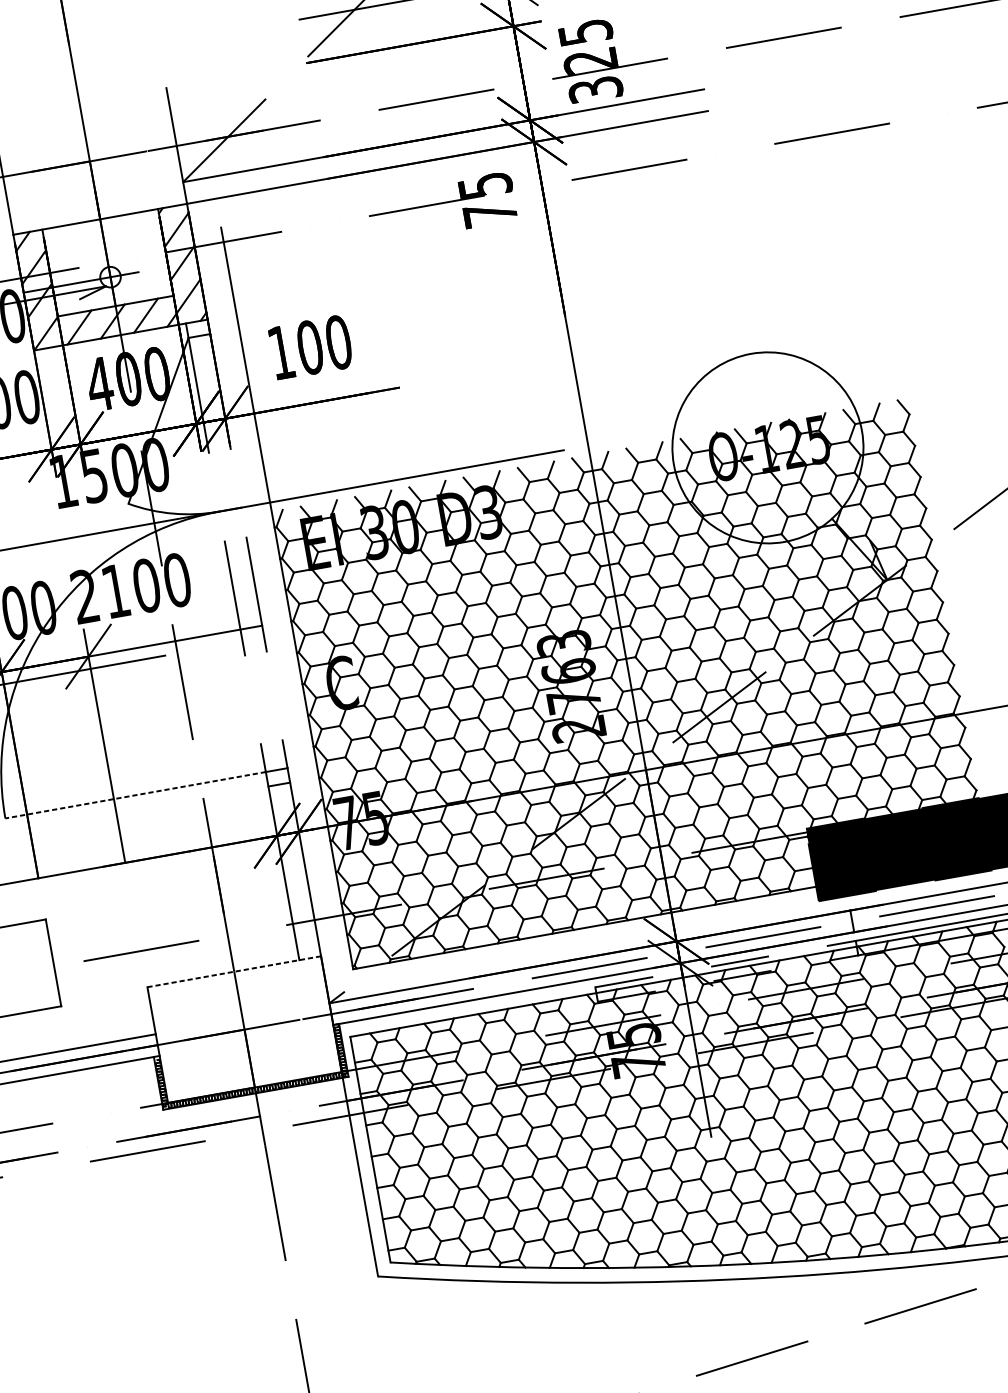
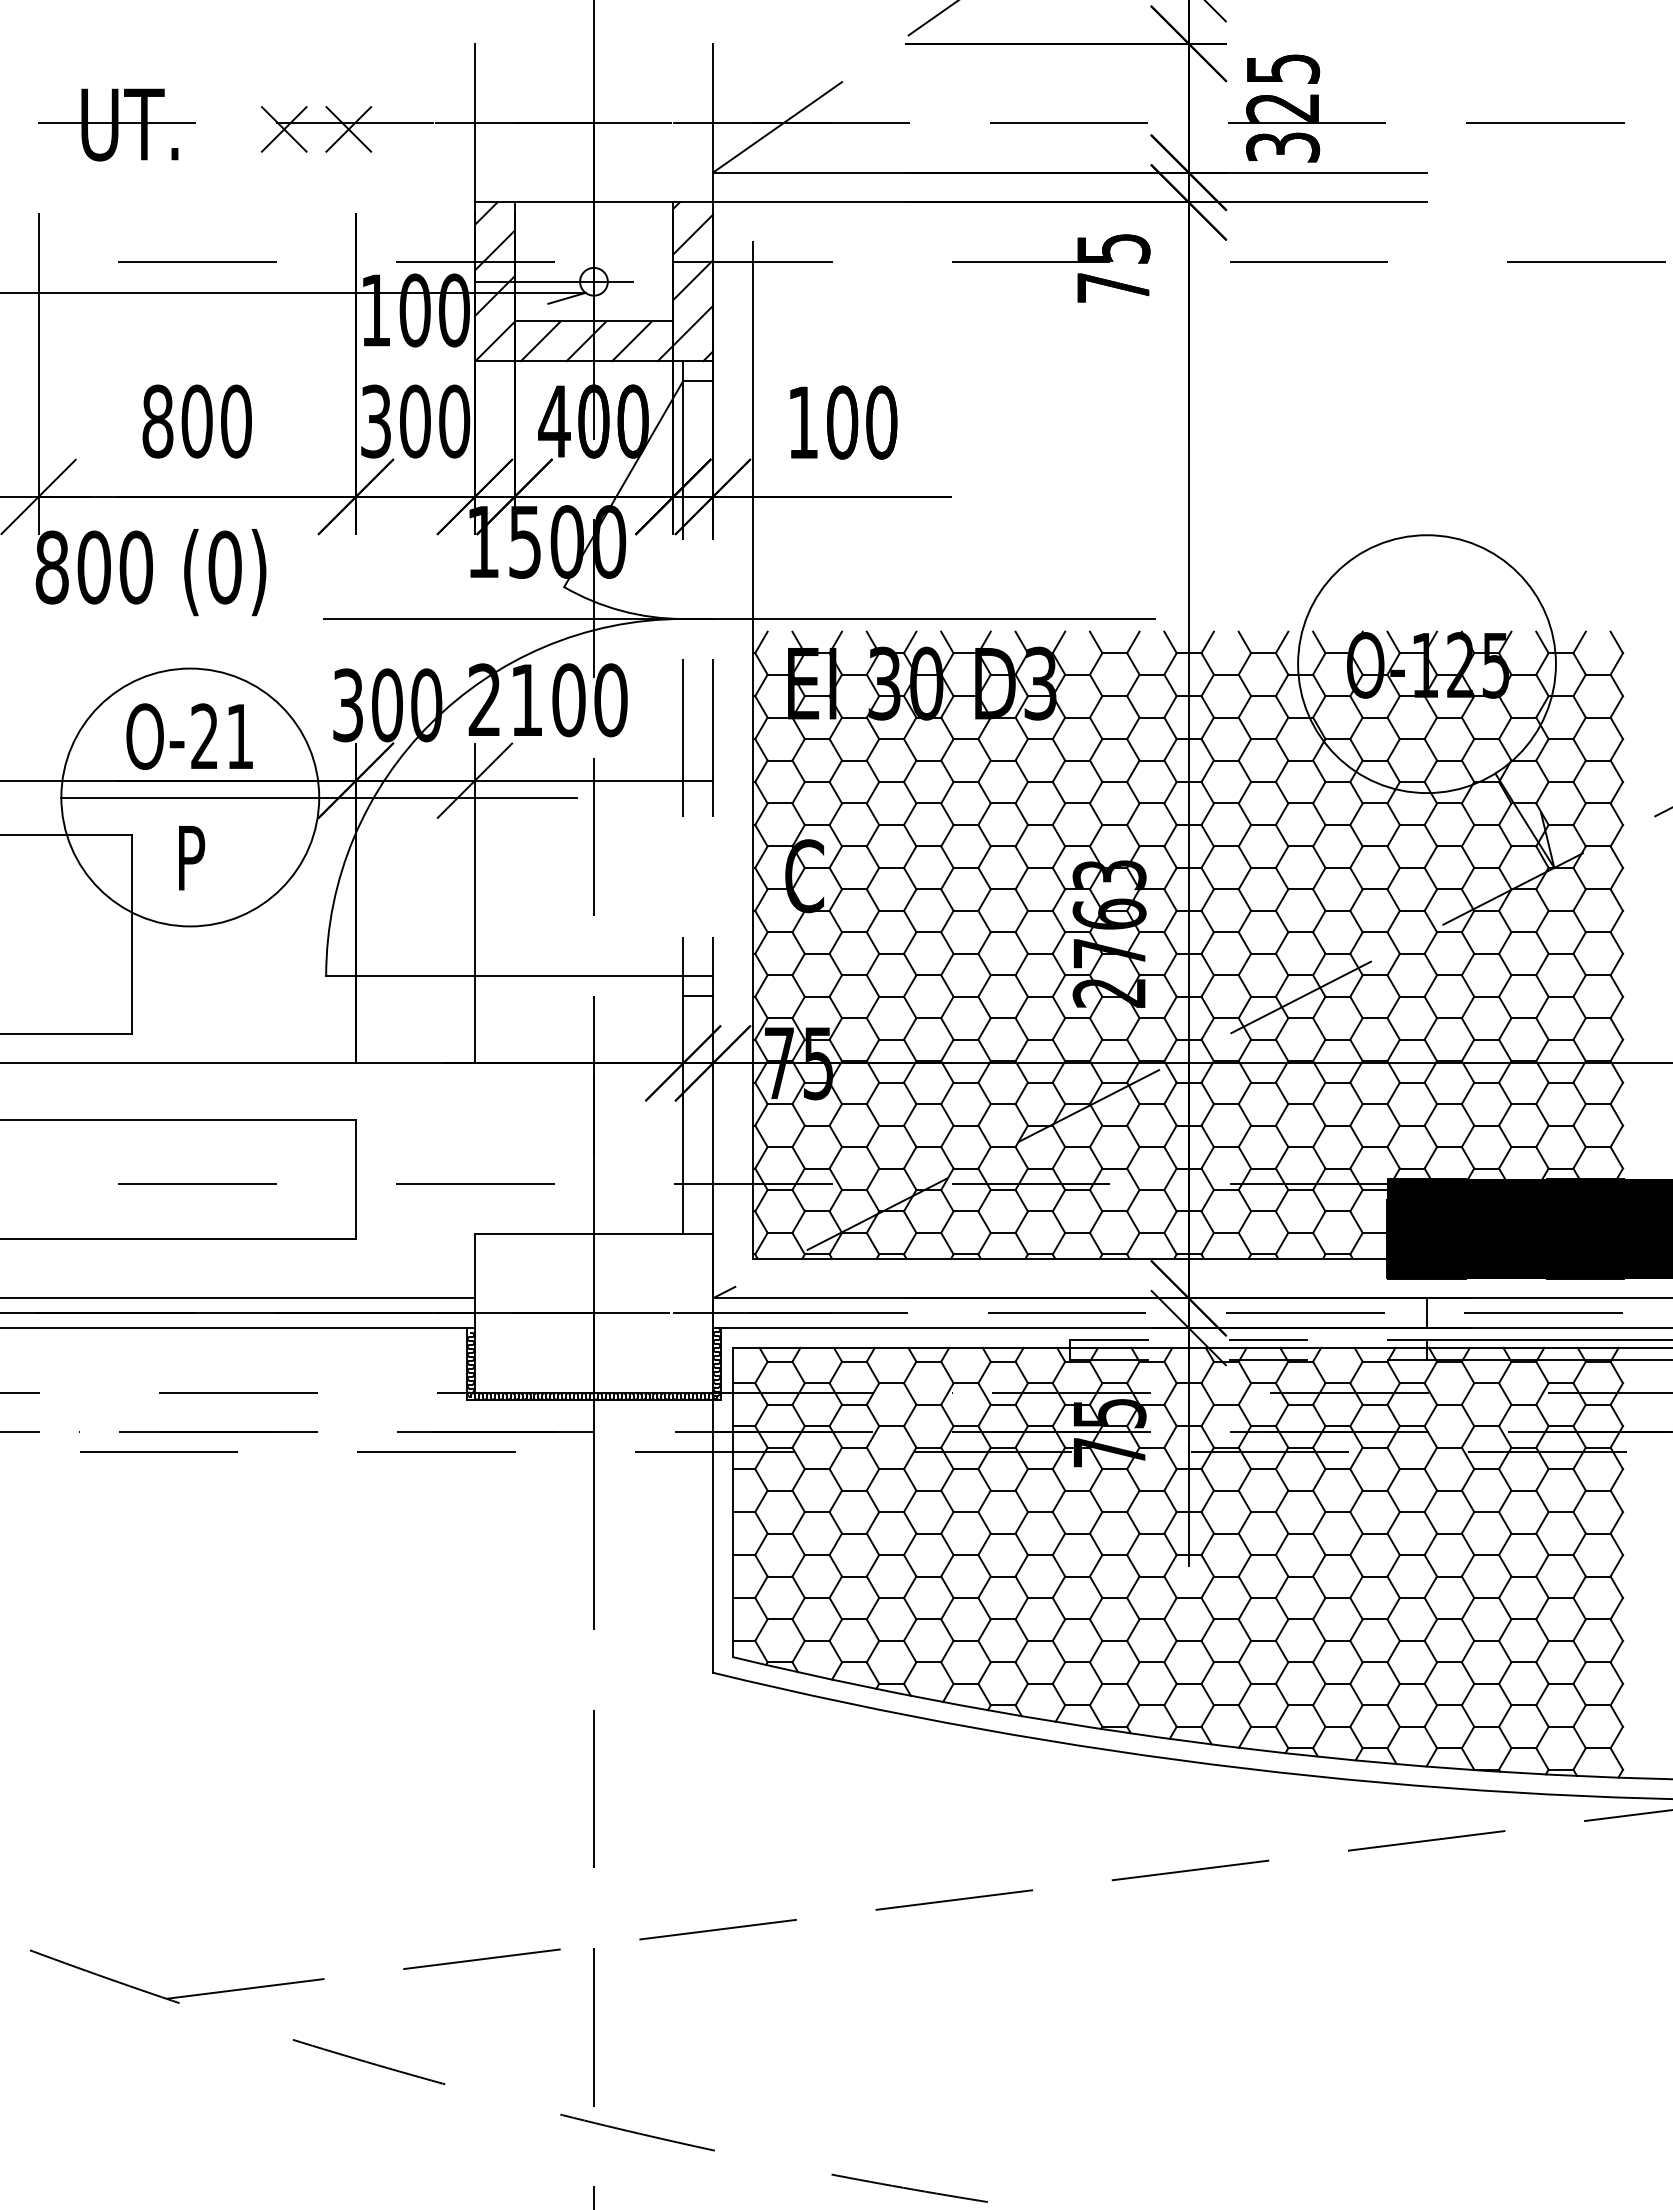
line: (135, 795) -> (504, 976), dashed -> solid
line: (233, 971) -> (593, 1233), dashed -> solid

